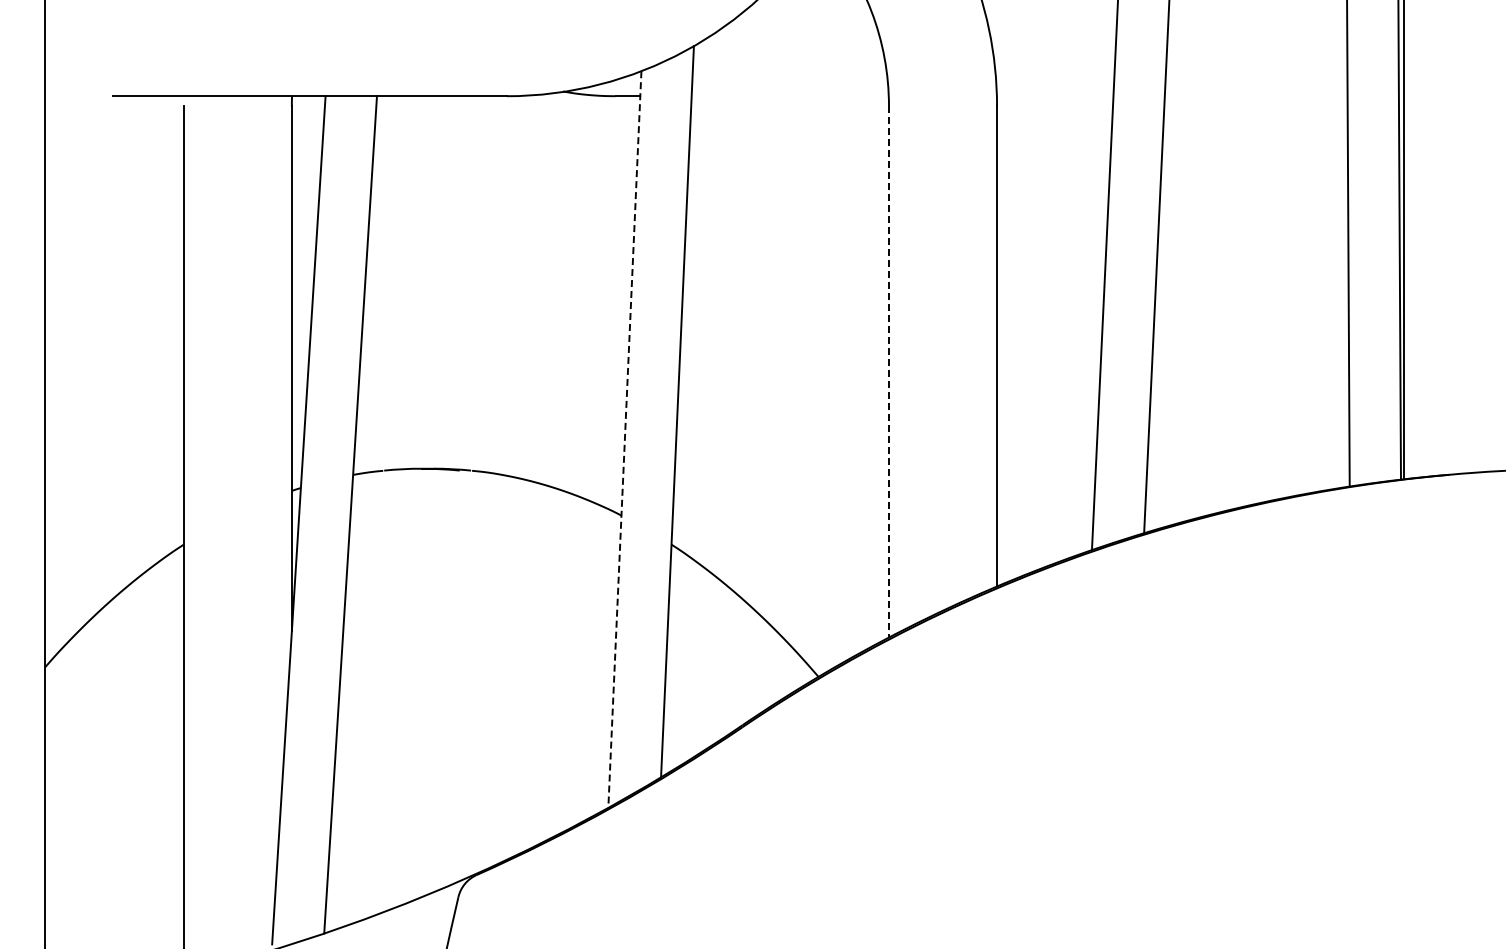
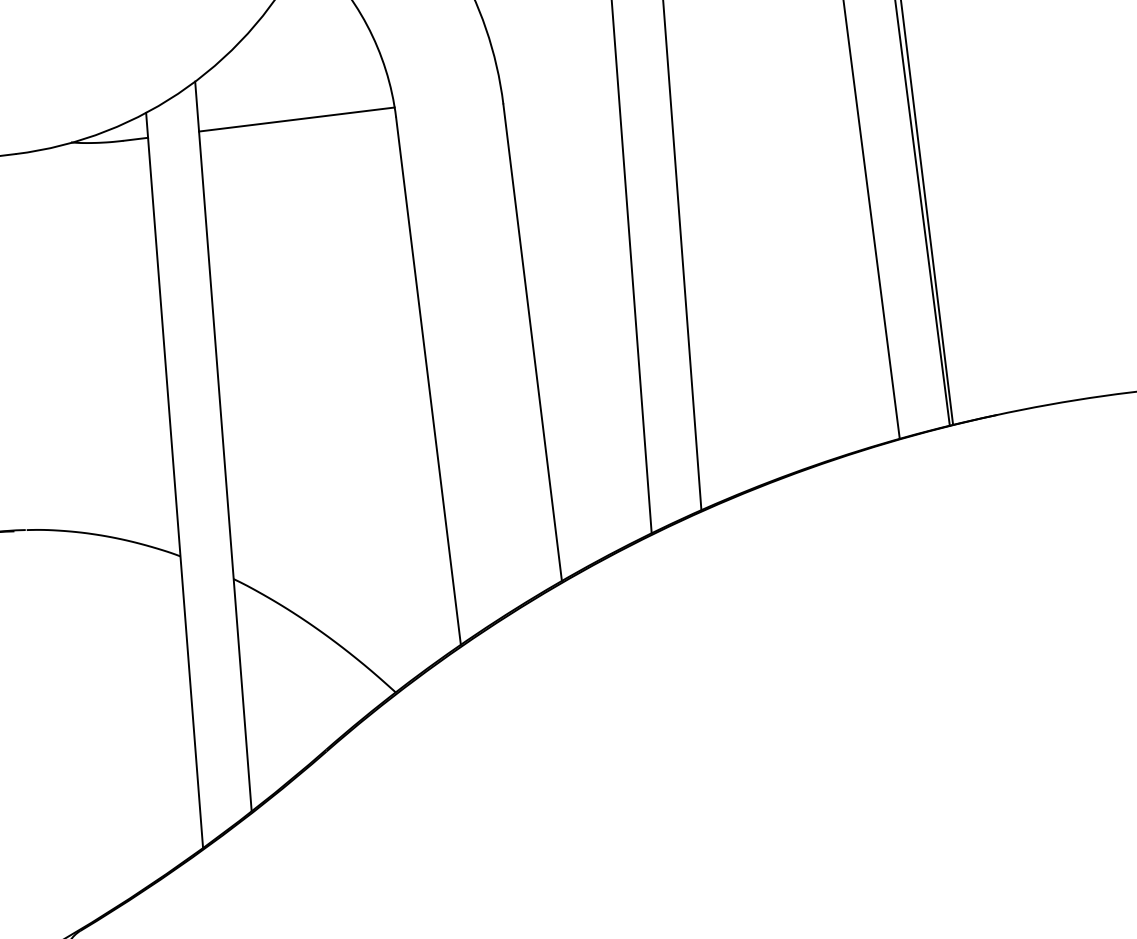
line: (789, 96) -> (296, 119), added
line: (888, 371) -> (427, 380), dashed -> solid
line: (624, 439) -> (174, 480), dashed -> solid

